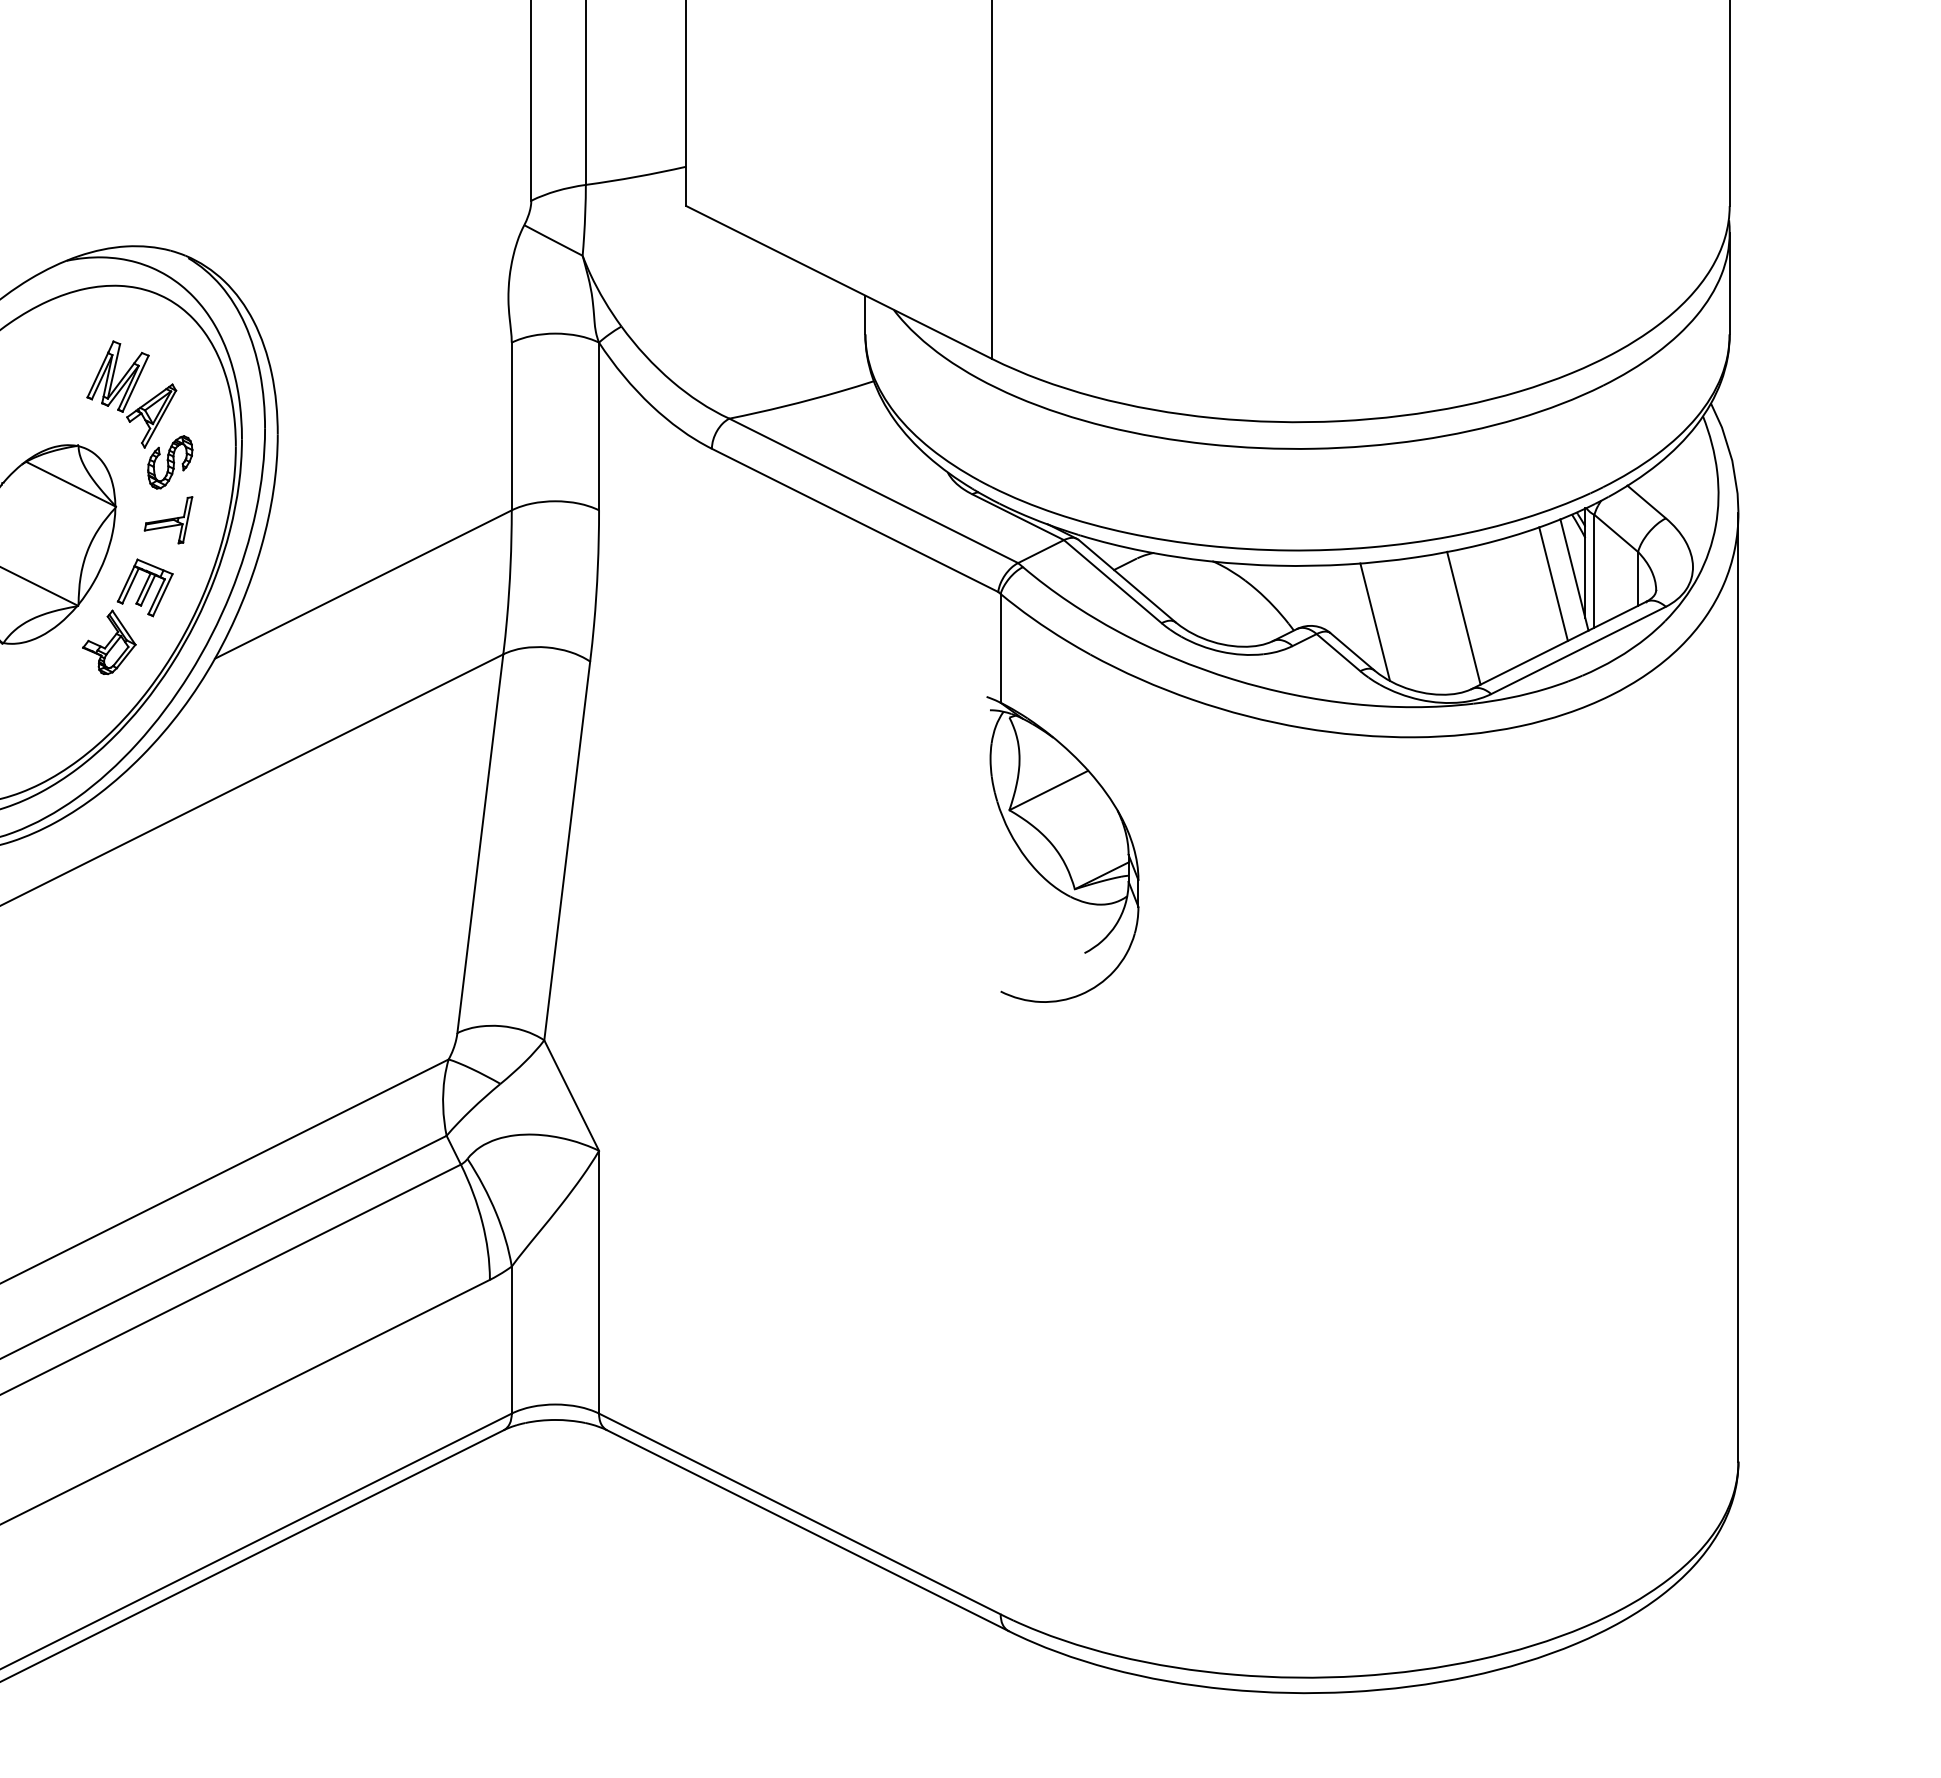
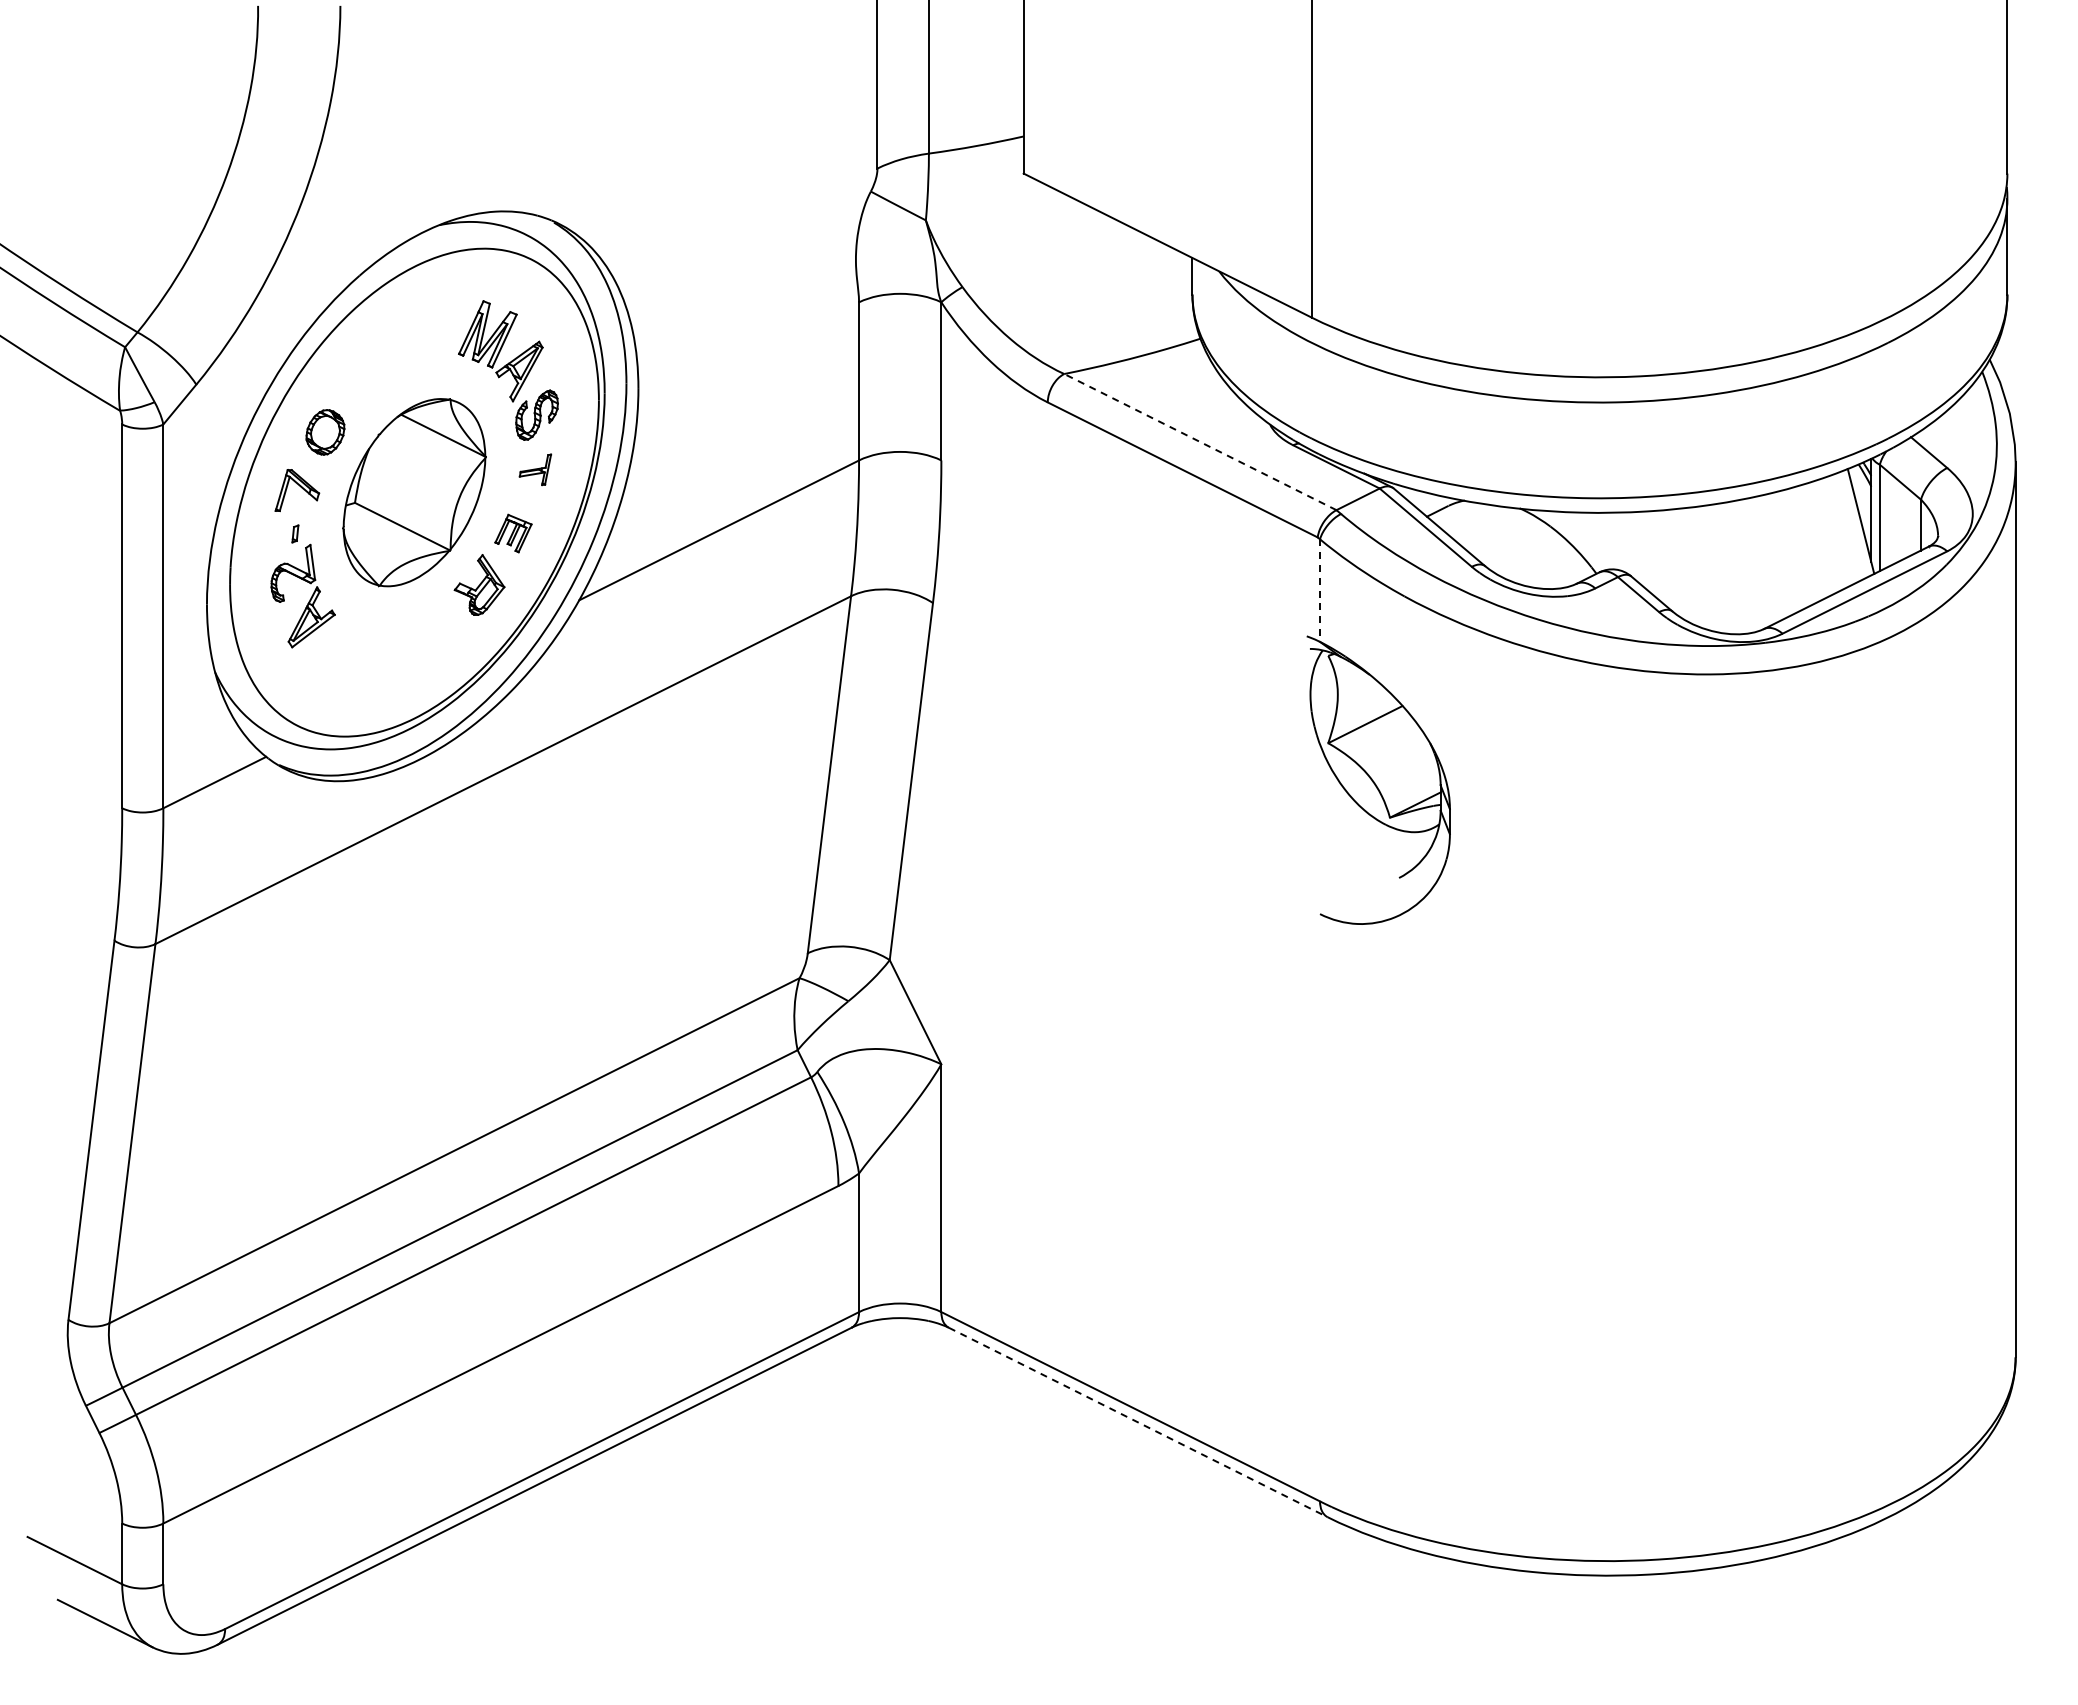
line: (872, 490) -> (1199, 441), solid -> dashed
part: (168, 519) -> (535, 469), size x0.7
line: (1552, 583) -> (1840, 529), removed
part: (145, 587) -> (513, 533), size x0.7
line: (1463, 617) -> (1756, 561), removed
line: (1375, 621) -> (1673, 565), removed
line: (1001, 649) -> (1320, 591), solid -> dashed
line: (808, 1530) -> (1138, 1422), solid -> dashed

